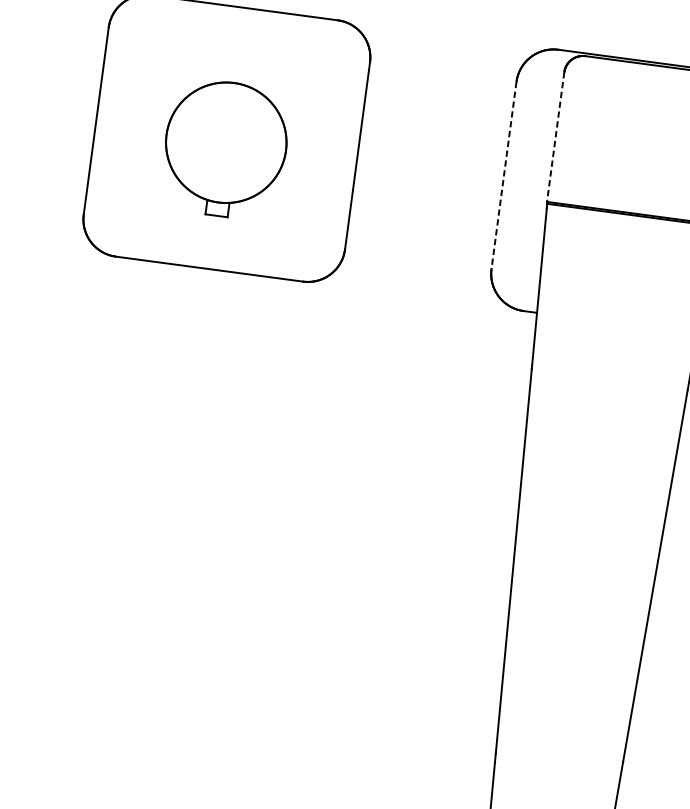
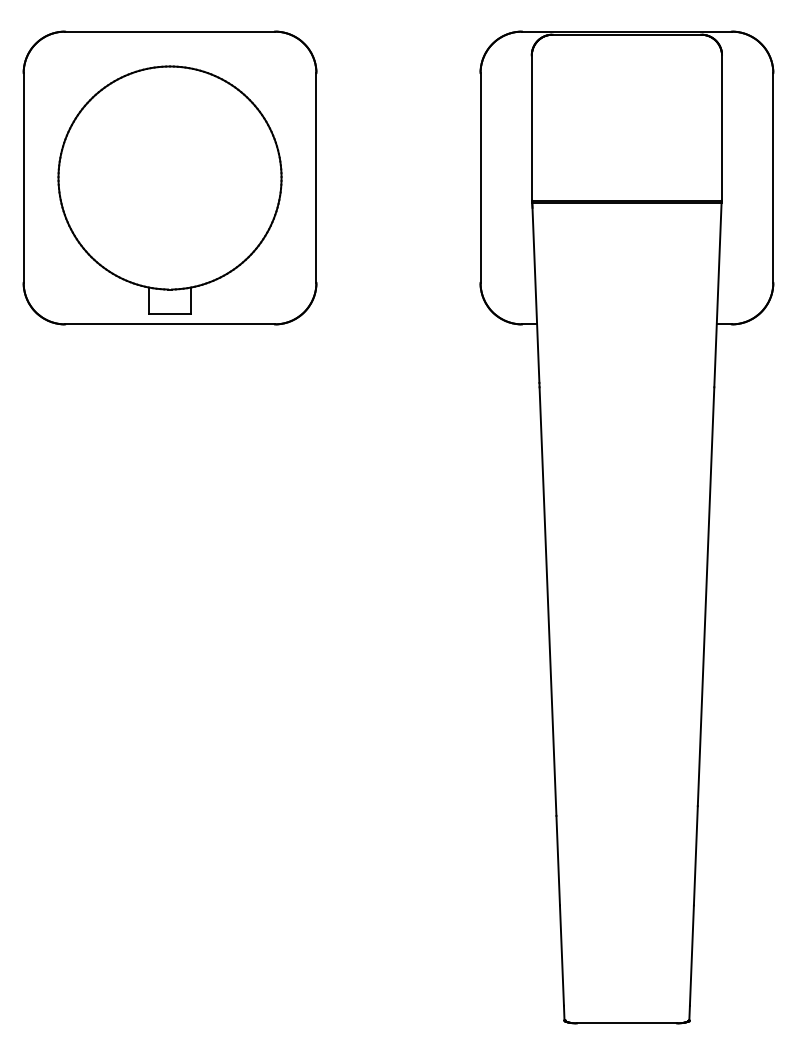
line: (555, 137) -> (531, 128), dashed -> solid
part: (225, 148) -> (169, 189), size x1.67
line: (503, 175) -> (480, 178), dashed -> solid

